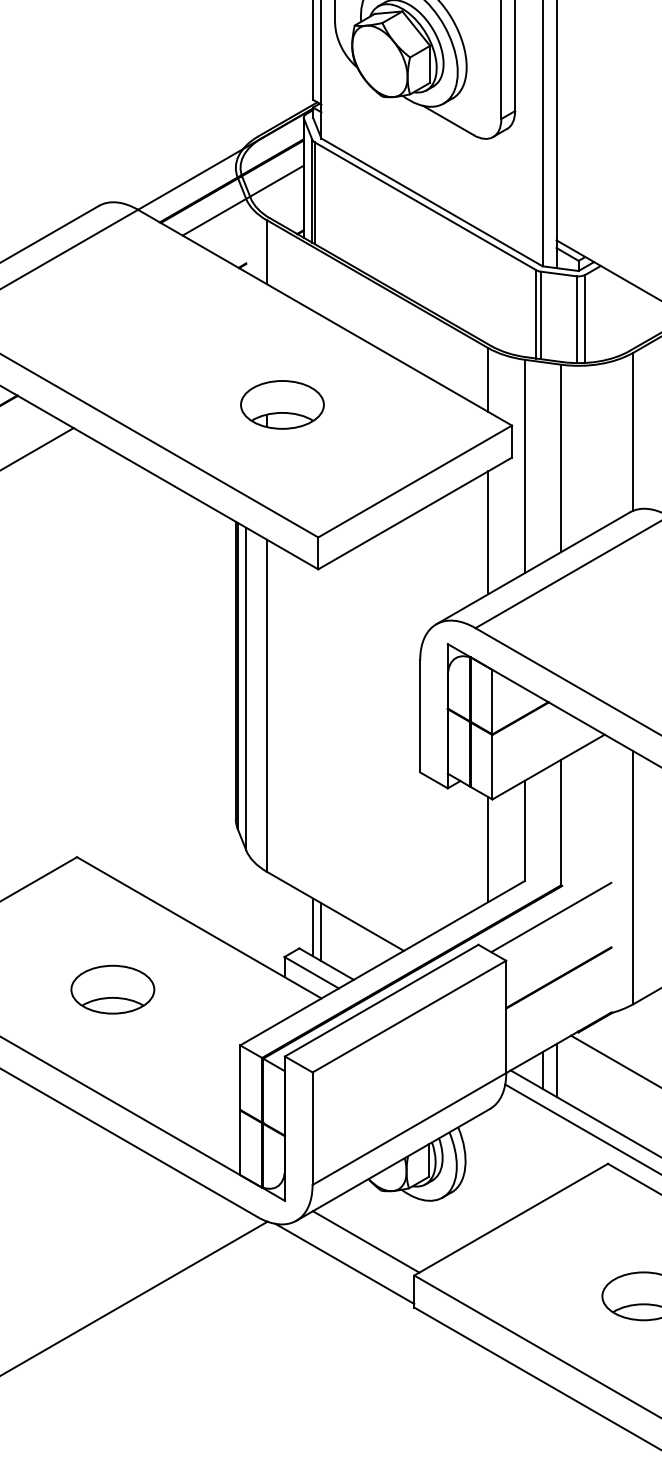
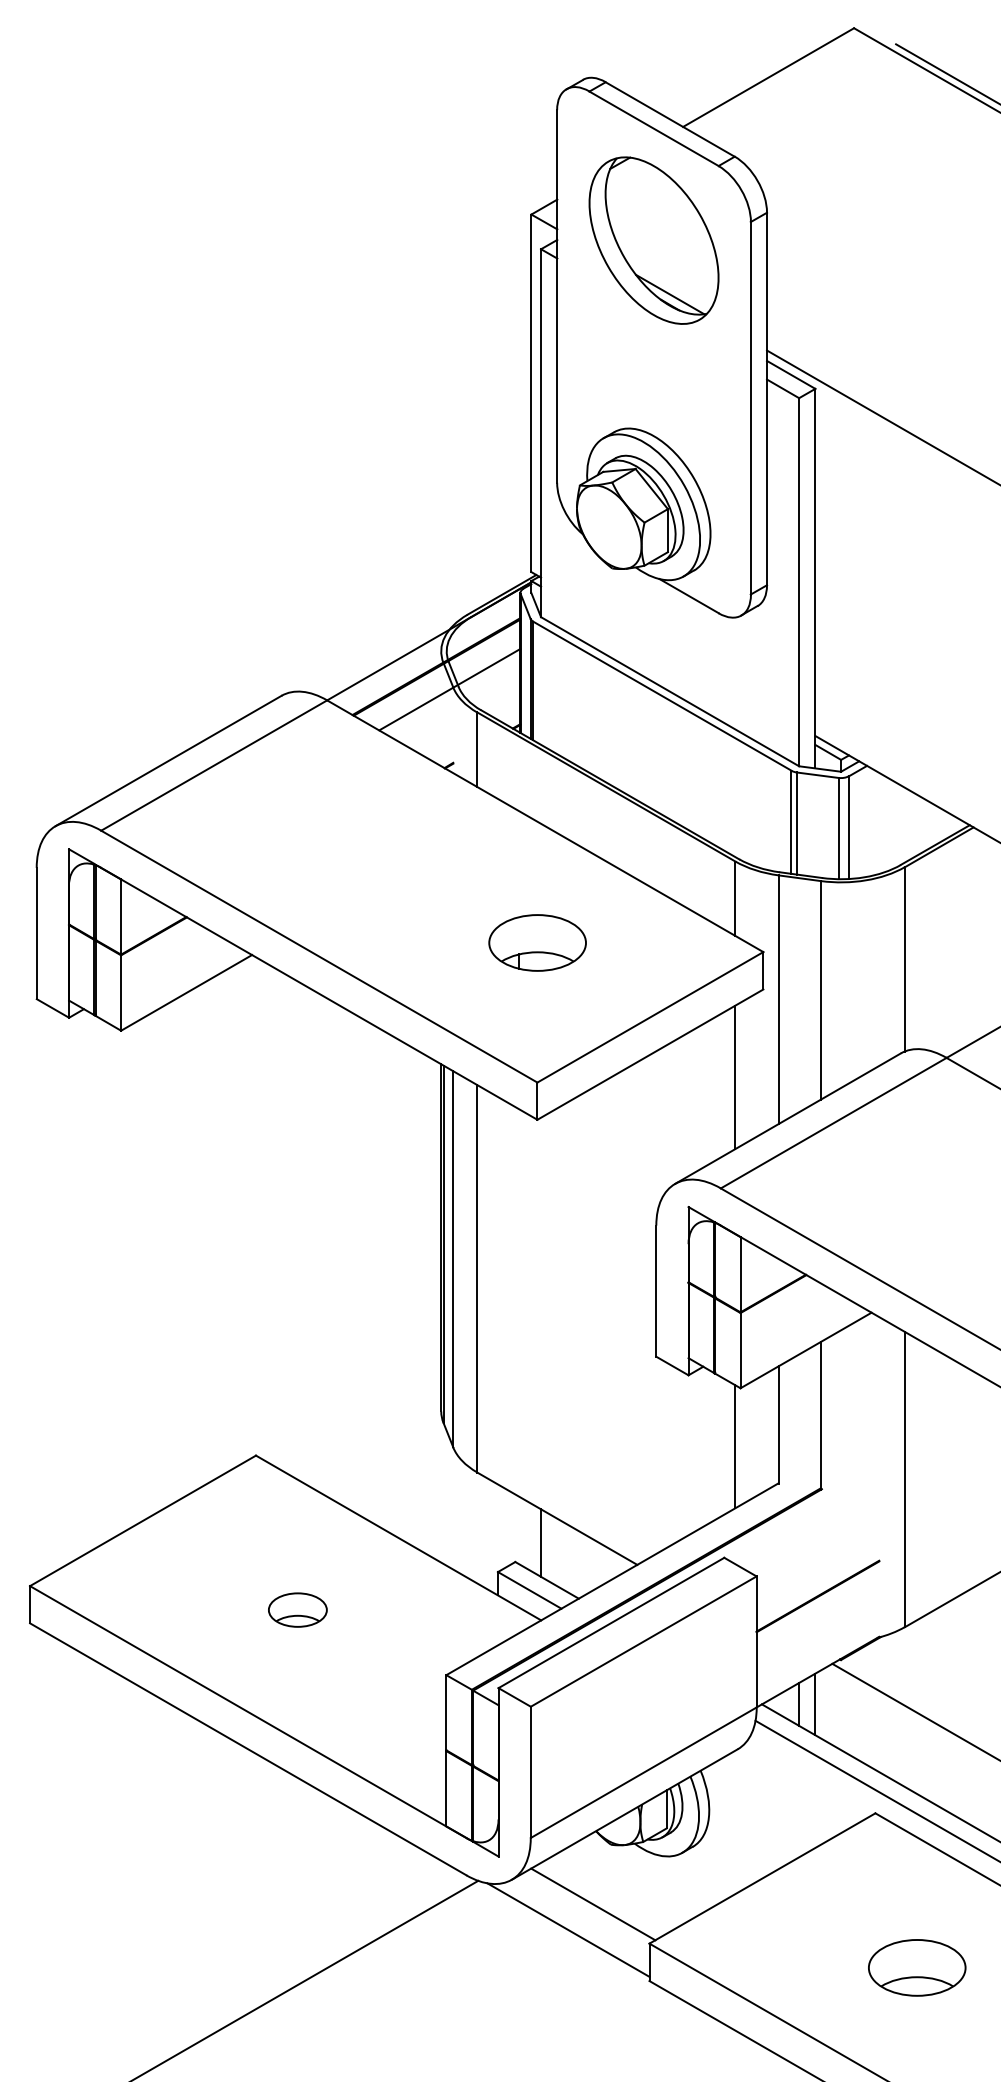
part: (282, 404) -> (537, 942), moved
line: (551, 917) -> (809, 1525), removed
line: (313, 927) -> (531, 1537), removed
part: (112, 989) -> (297, 1609), size x0.6

